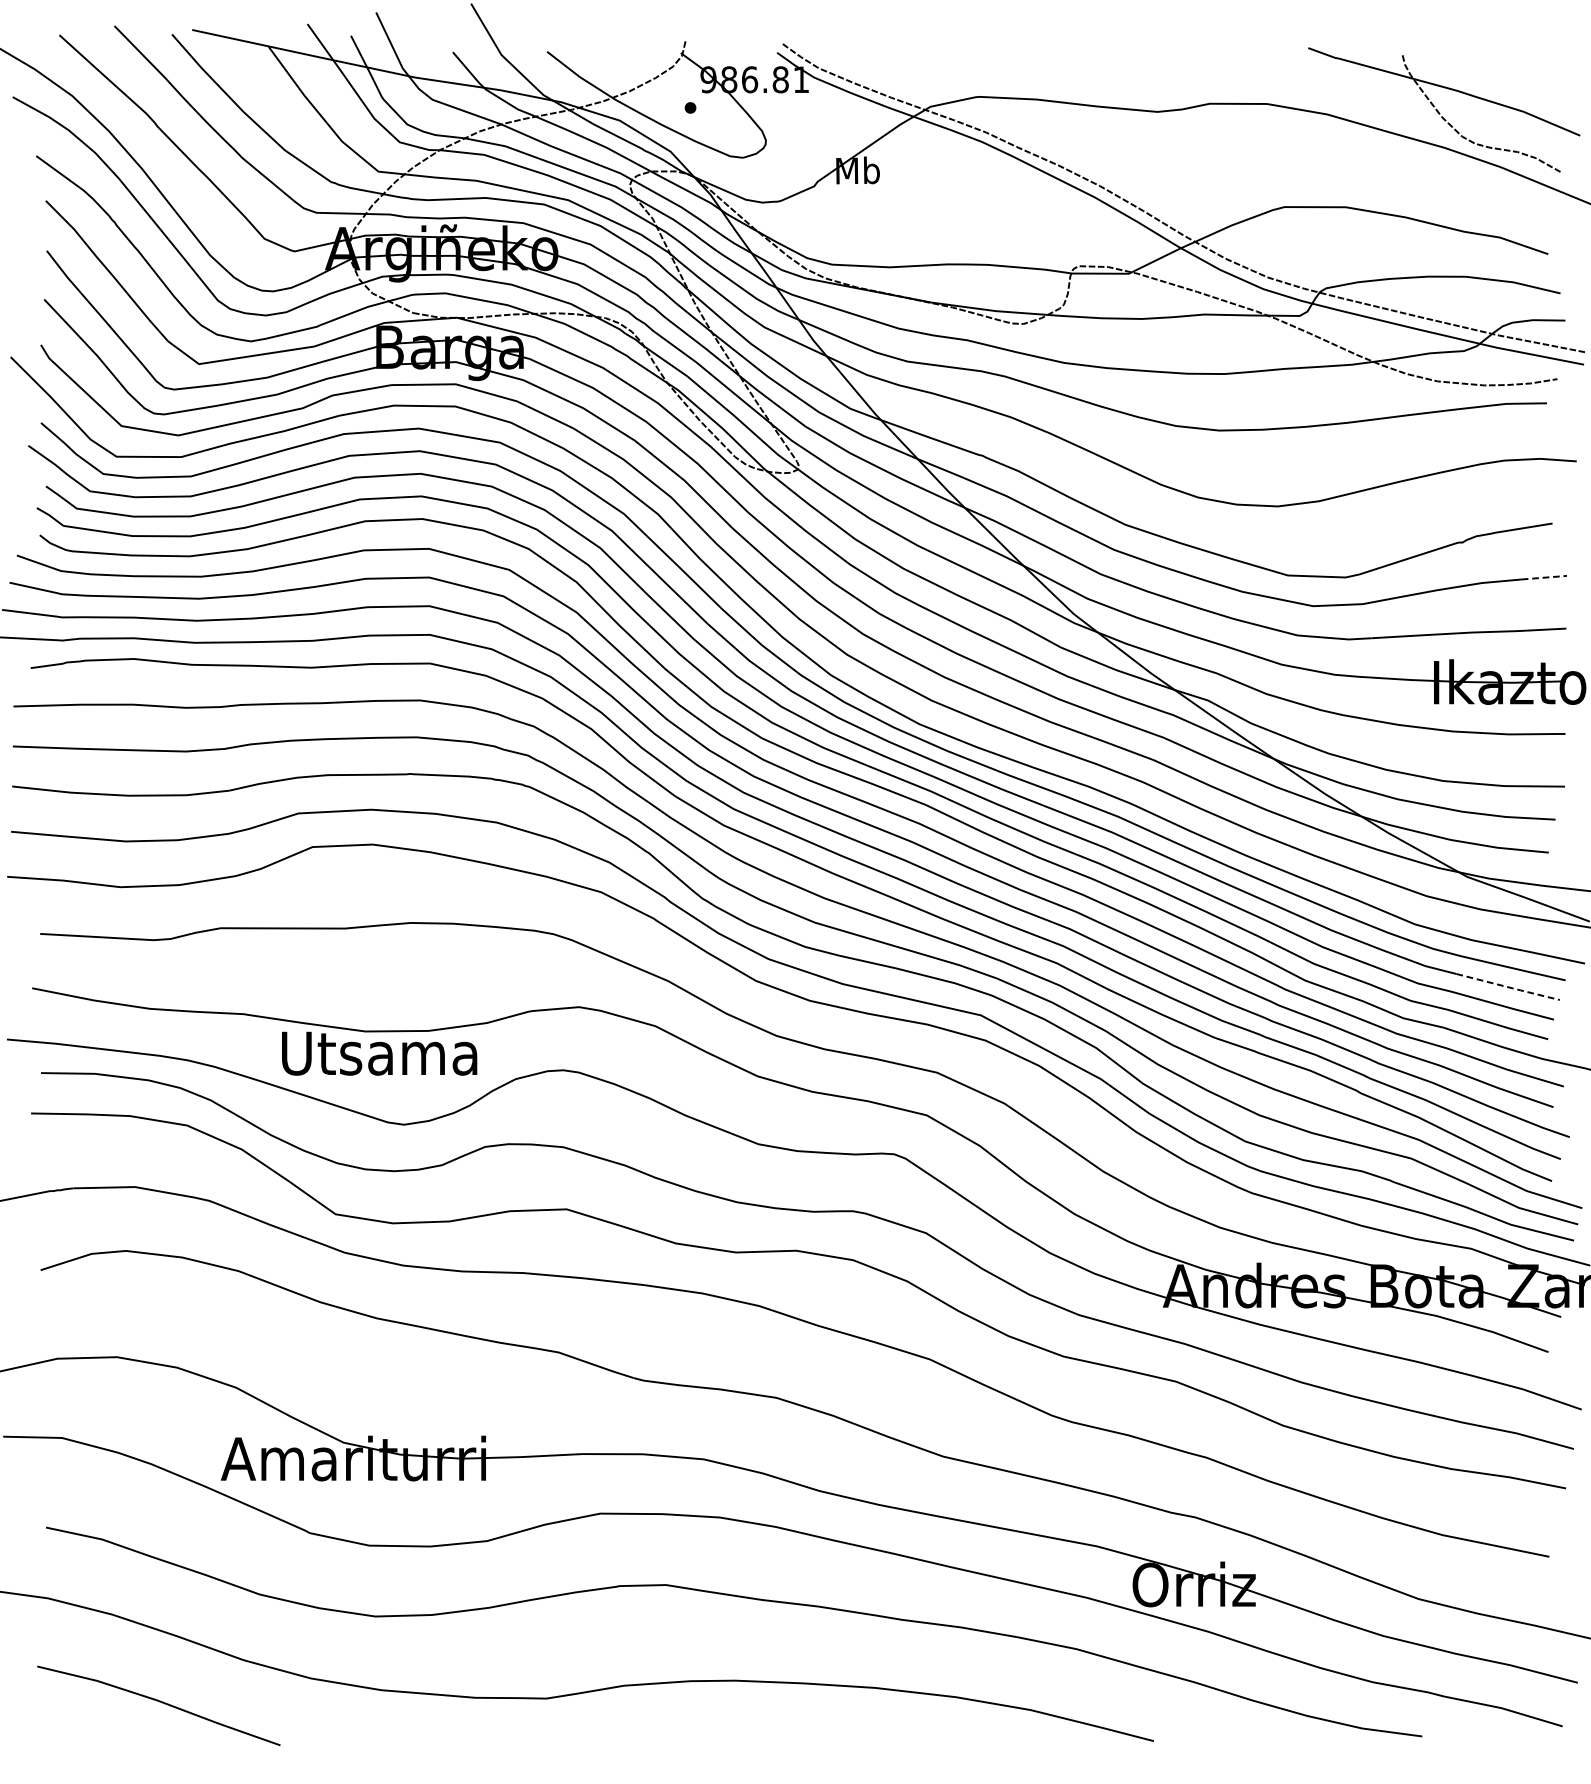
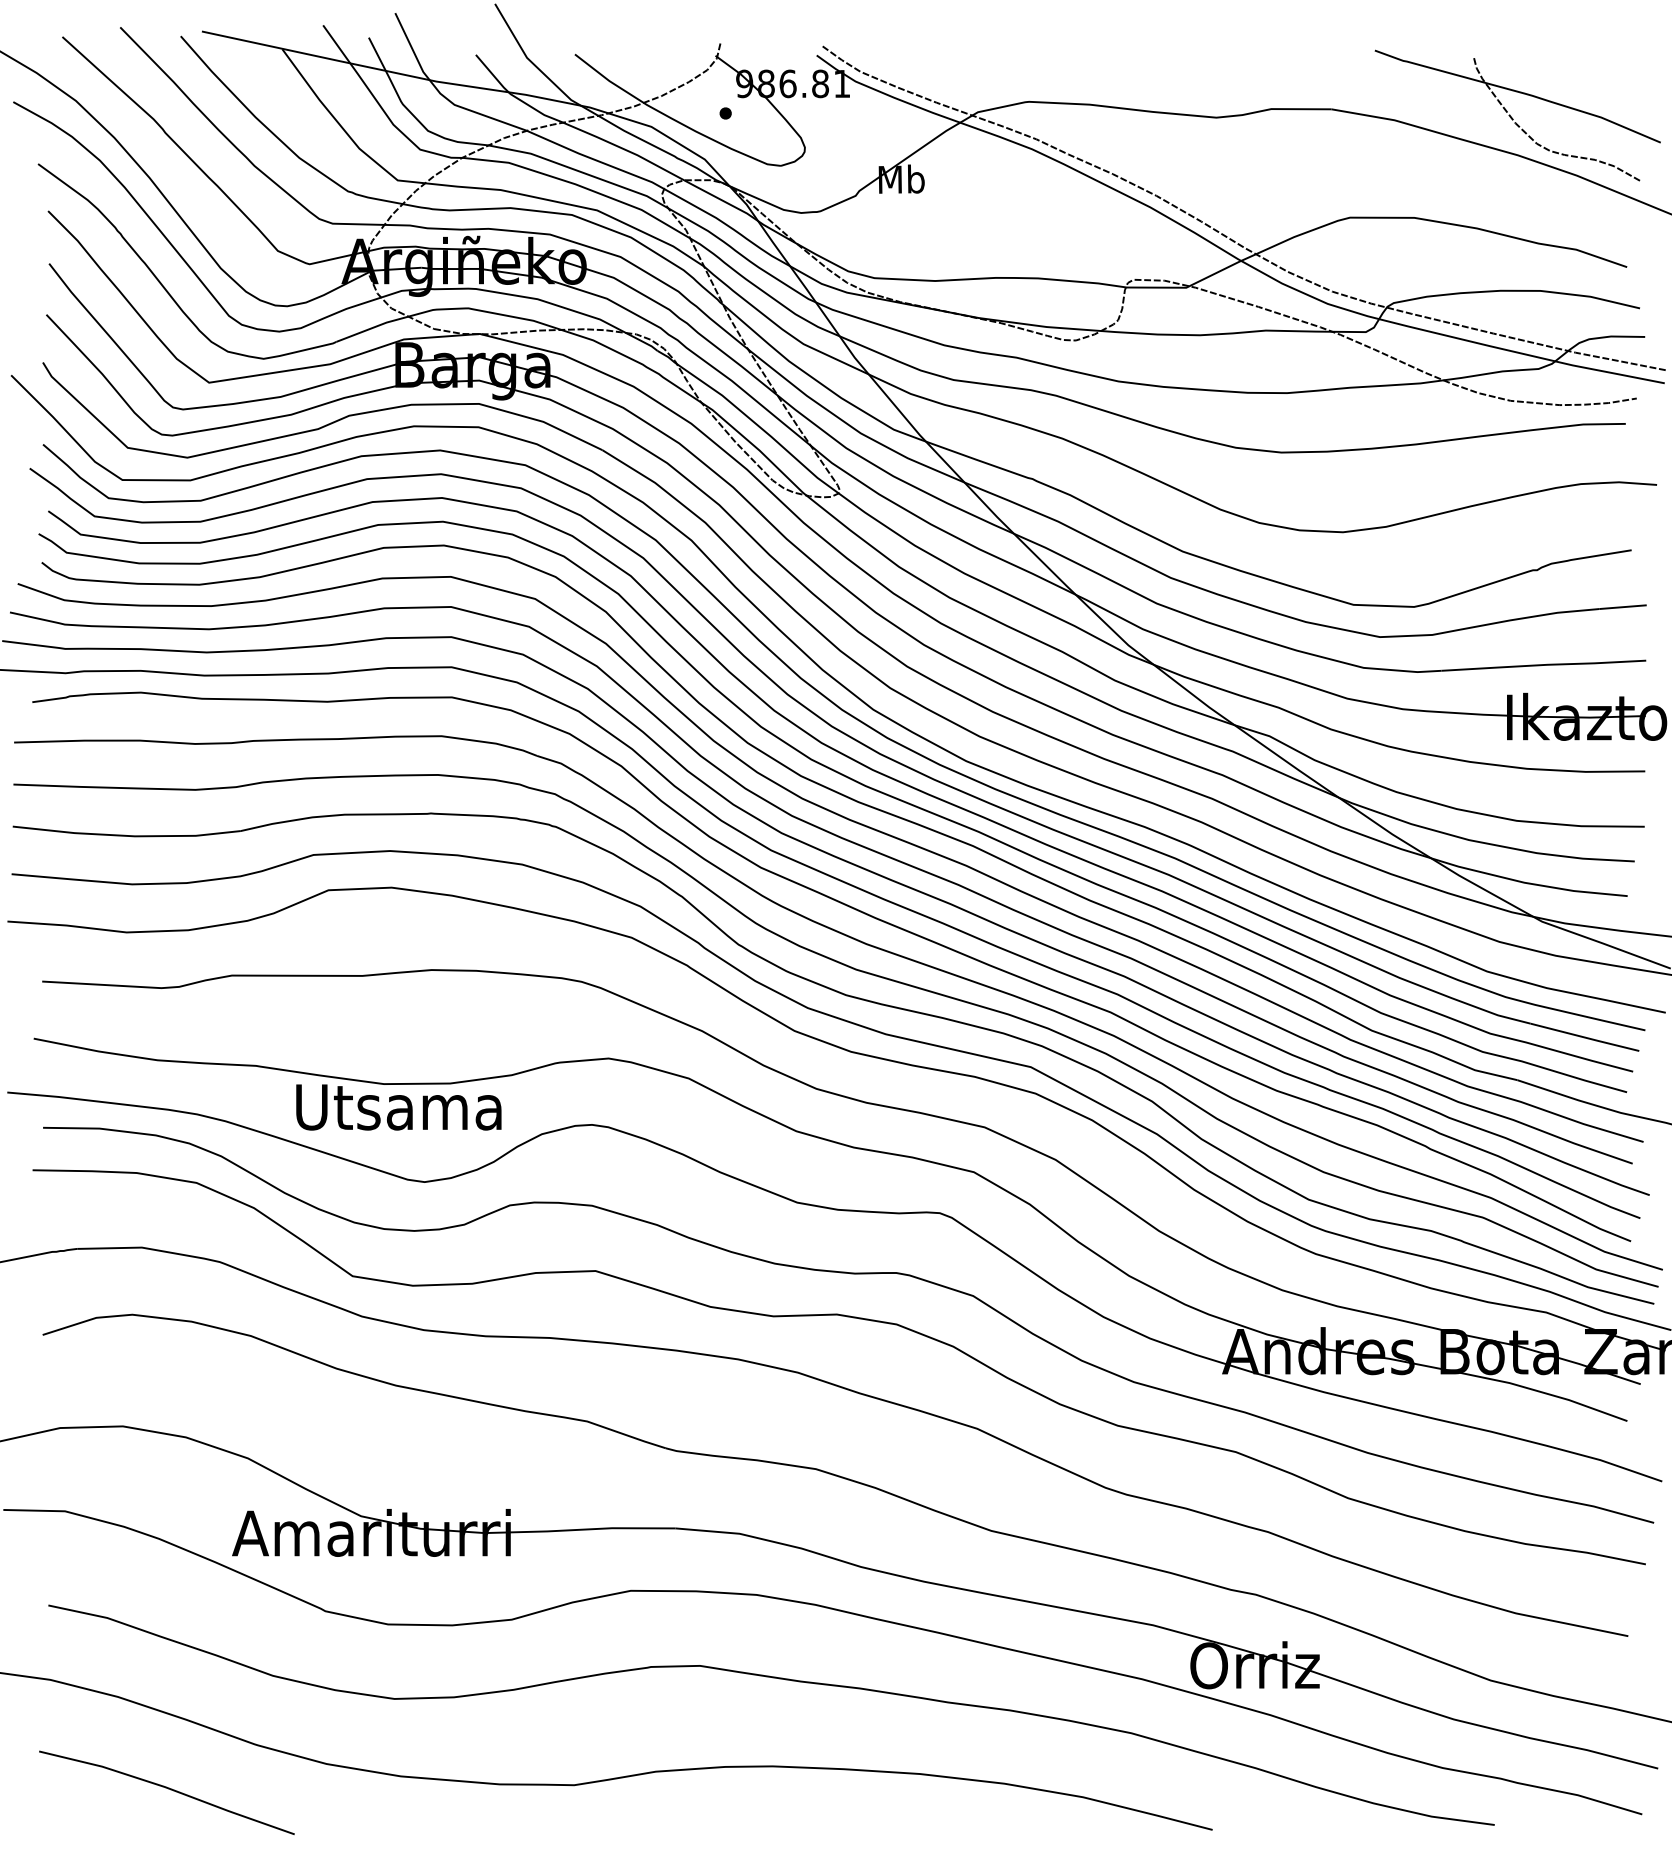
line: (1544, 578) -> (1623, 607), dashed -> solid
line: (1508, 987) -> (1585, 1037), dashed -> solid

